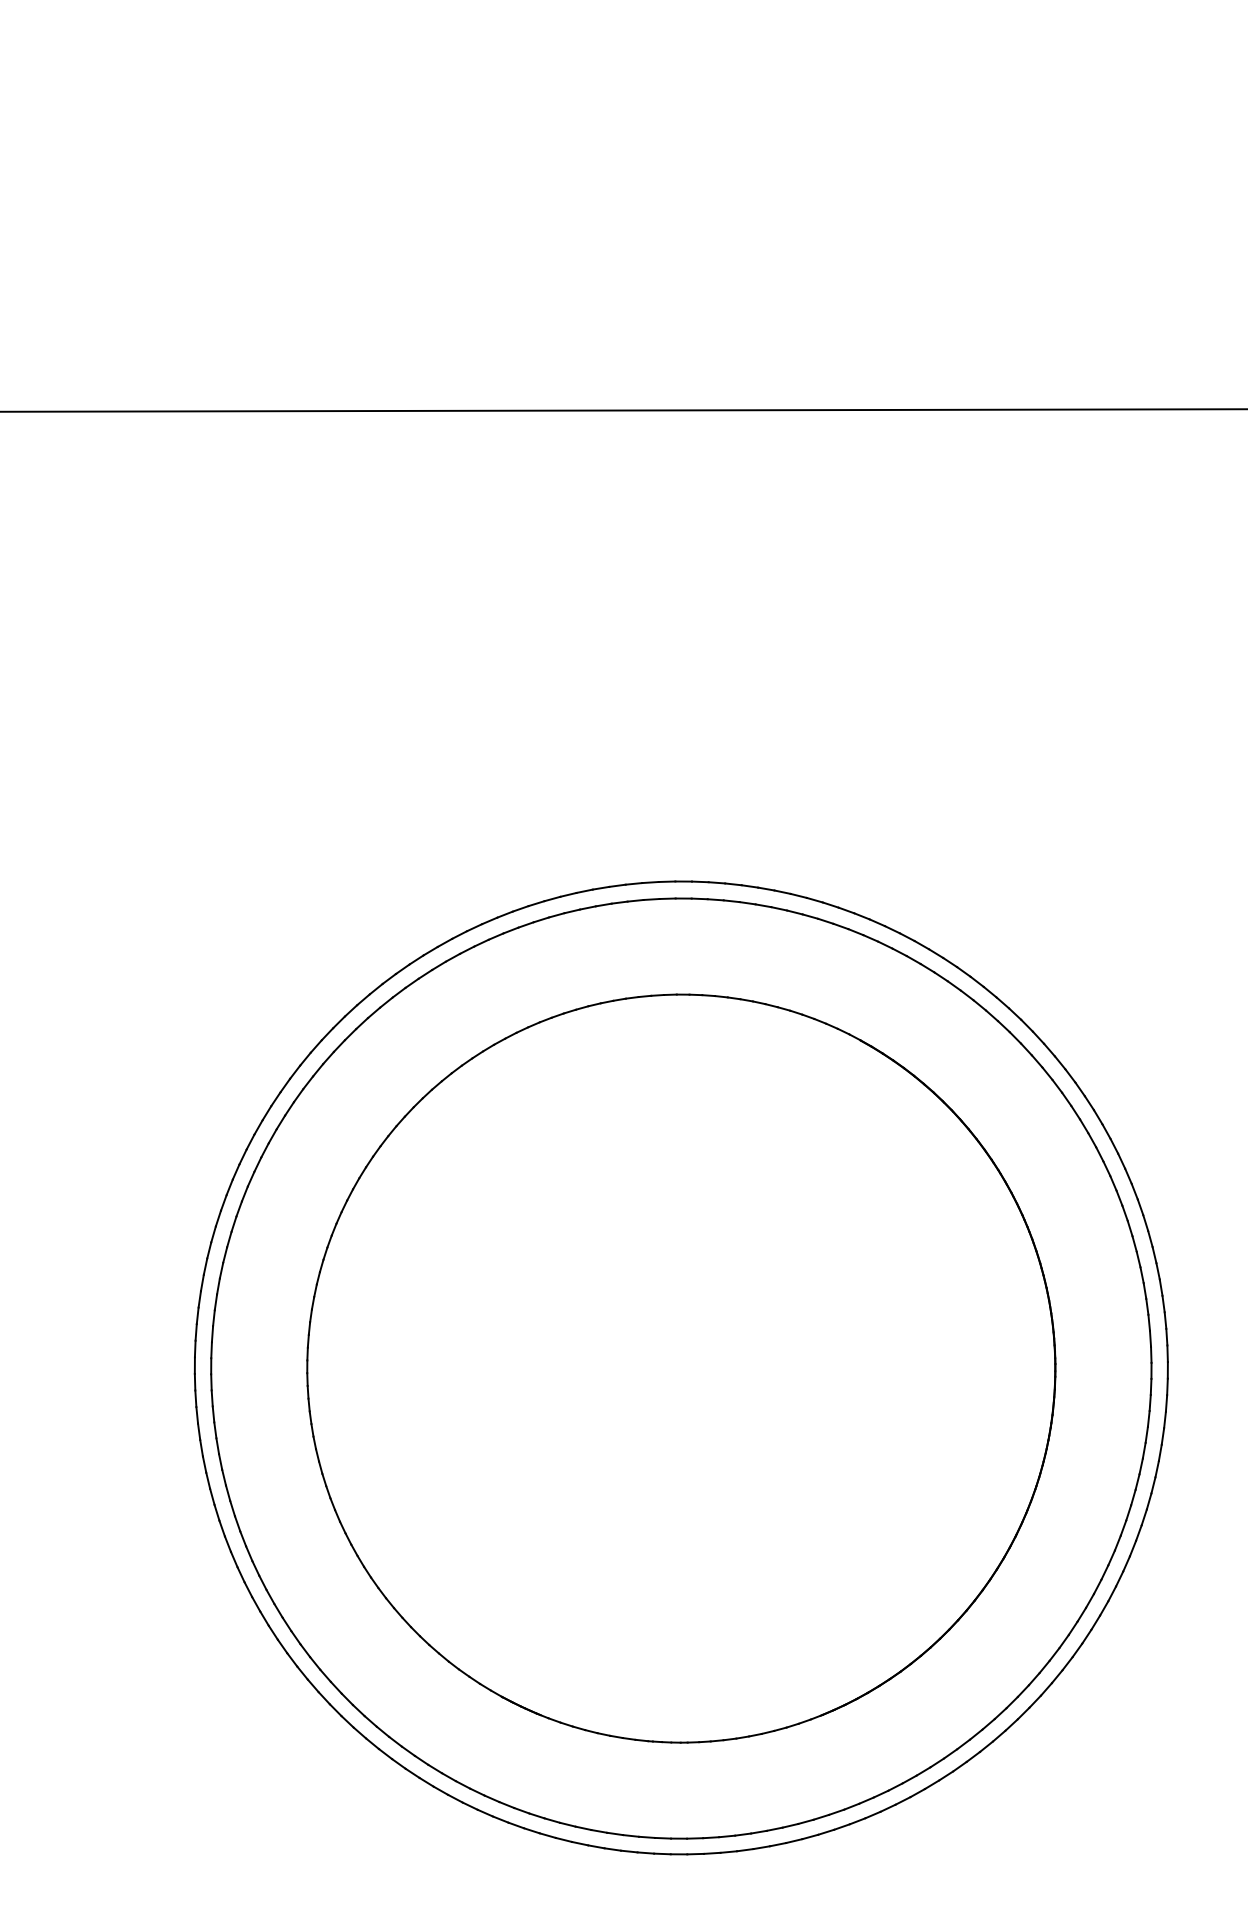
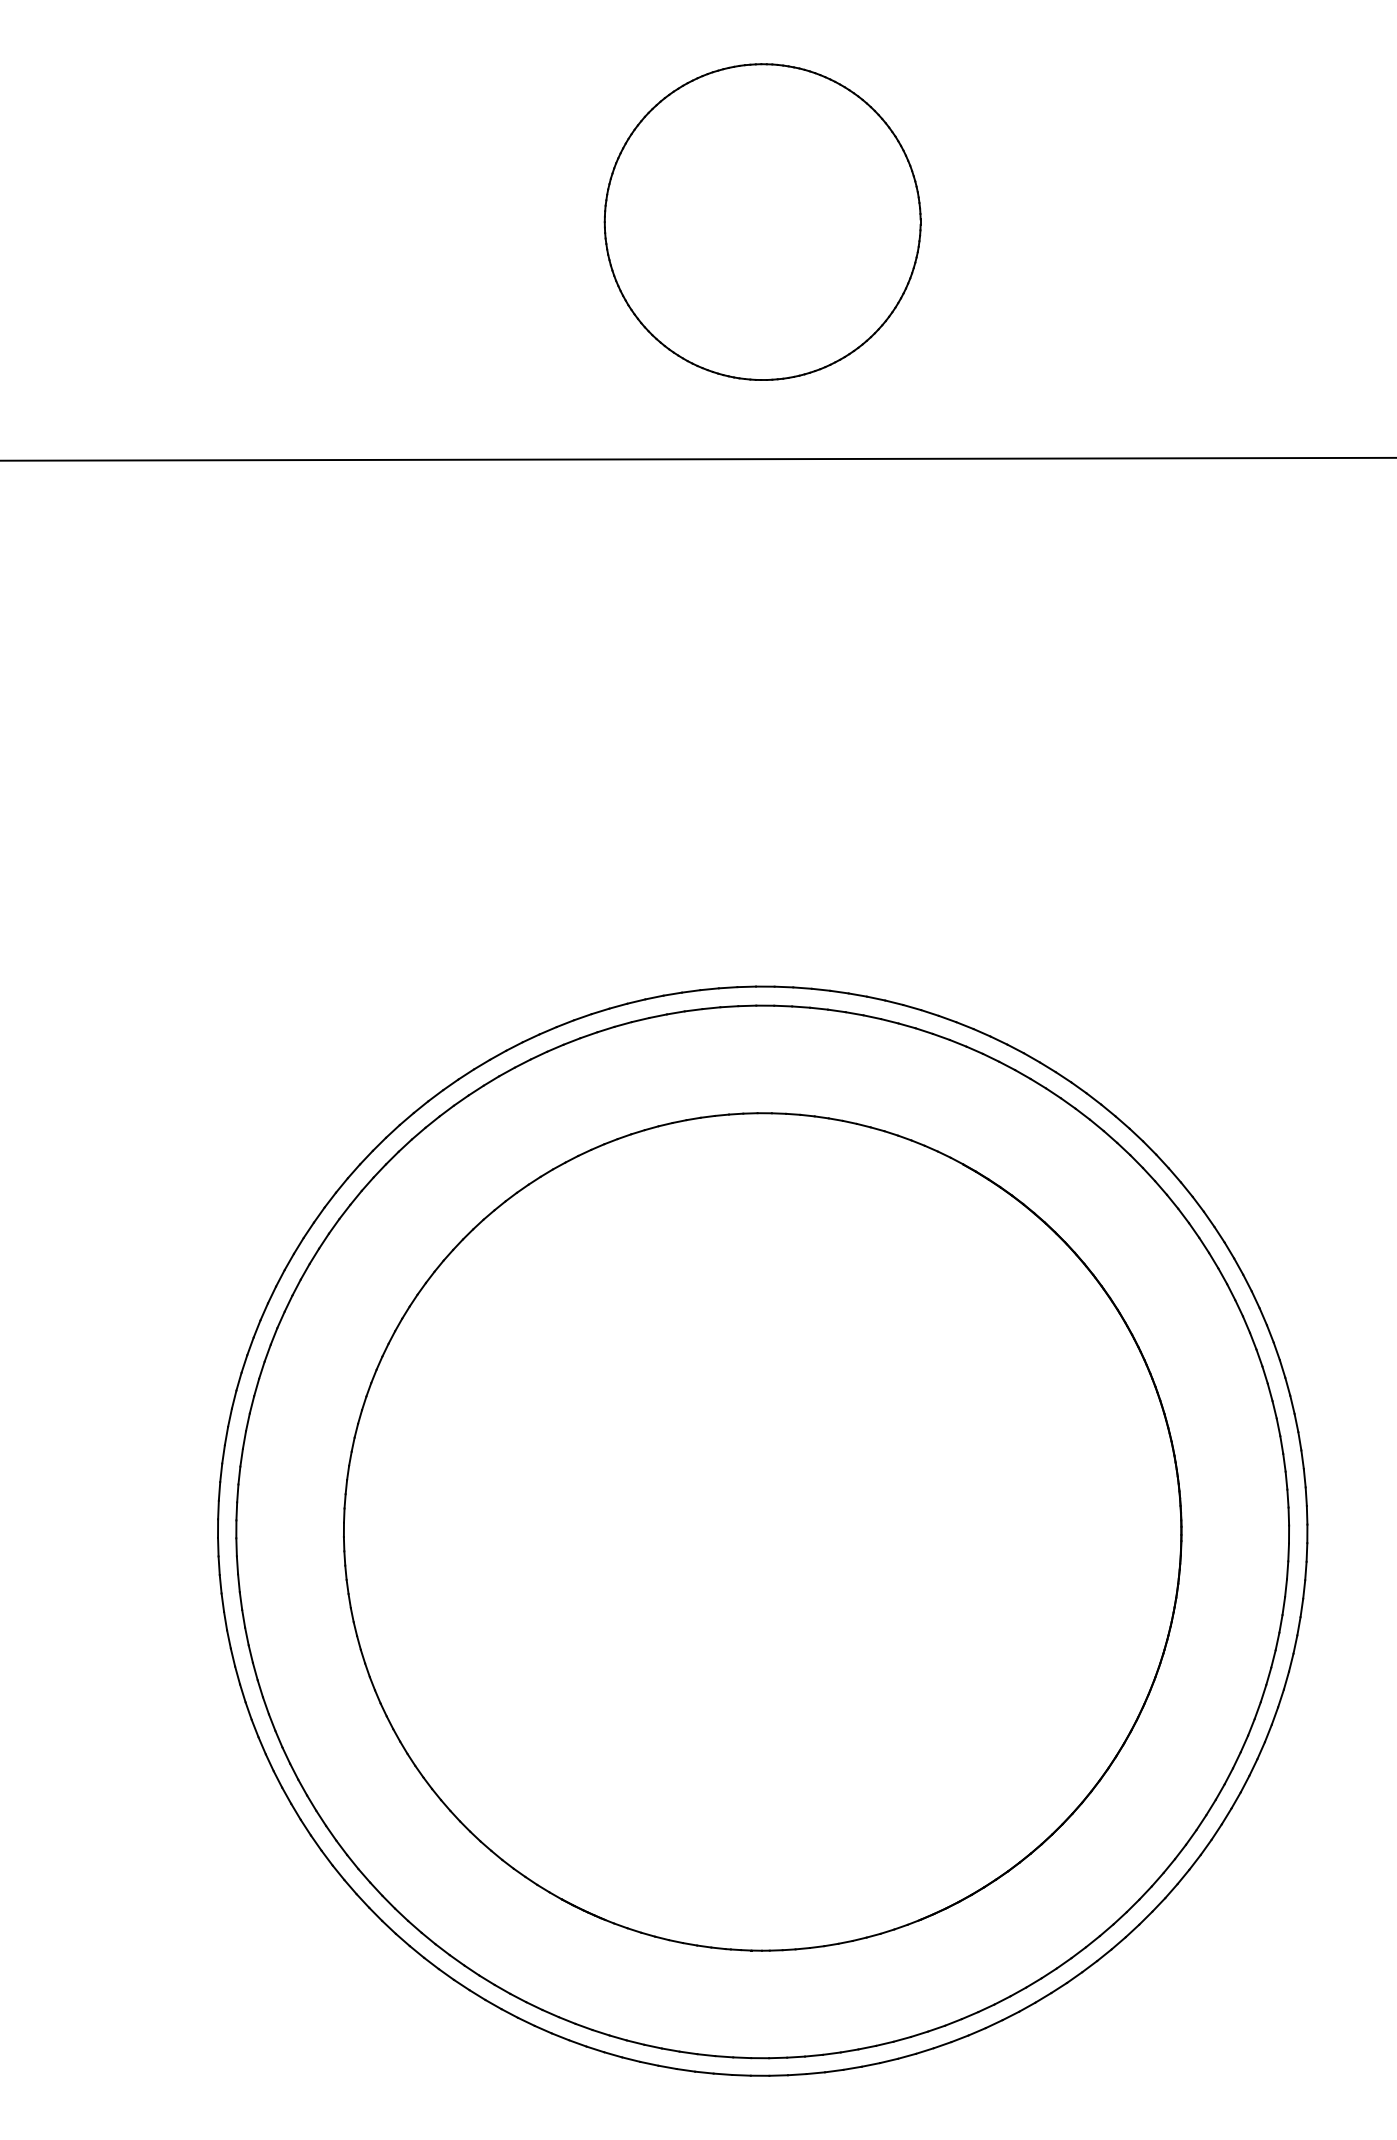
part: (681, 198) -> (762, 221), added

